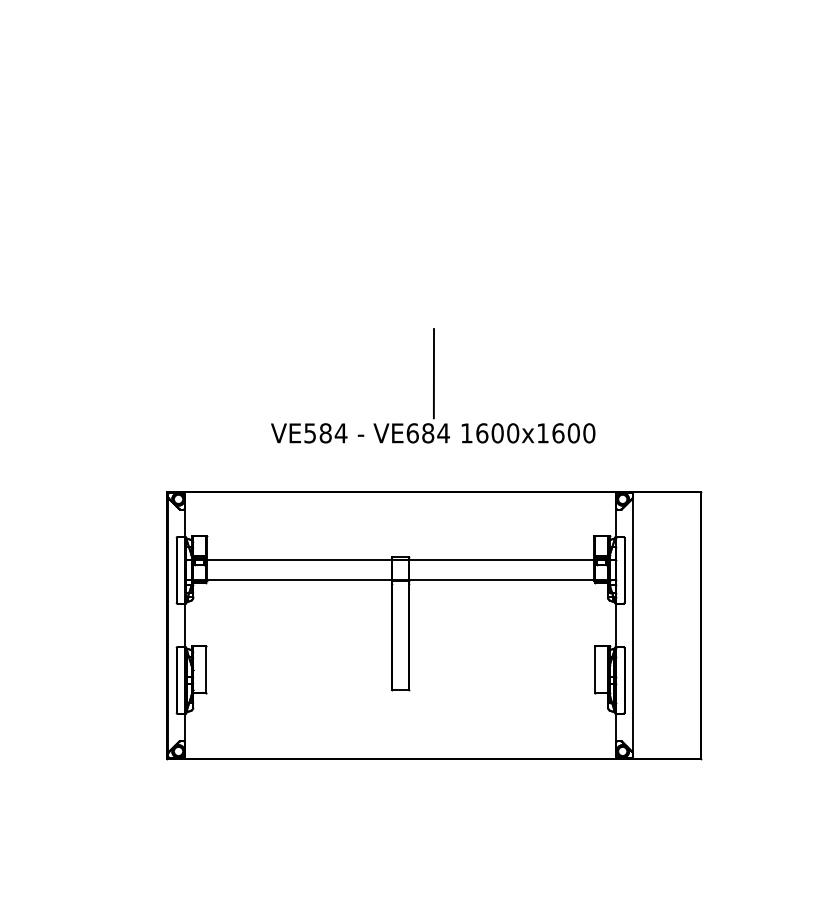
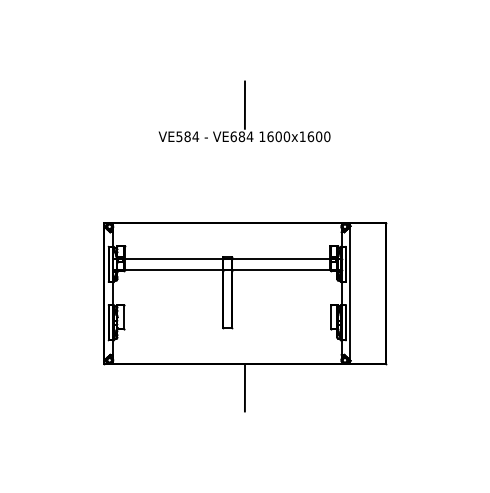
part: (433, 385) -> (244, 111), moved
line: (433, 802) -> (244, 387), added

